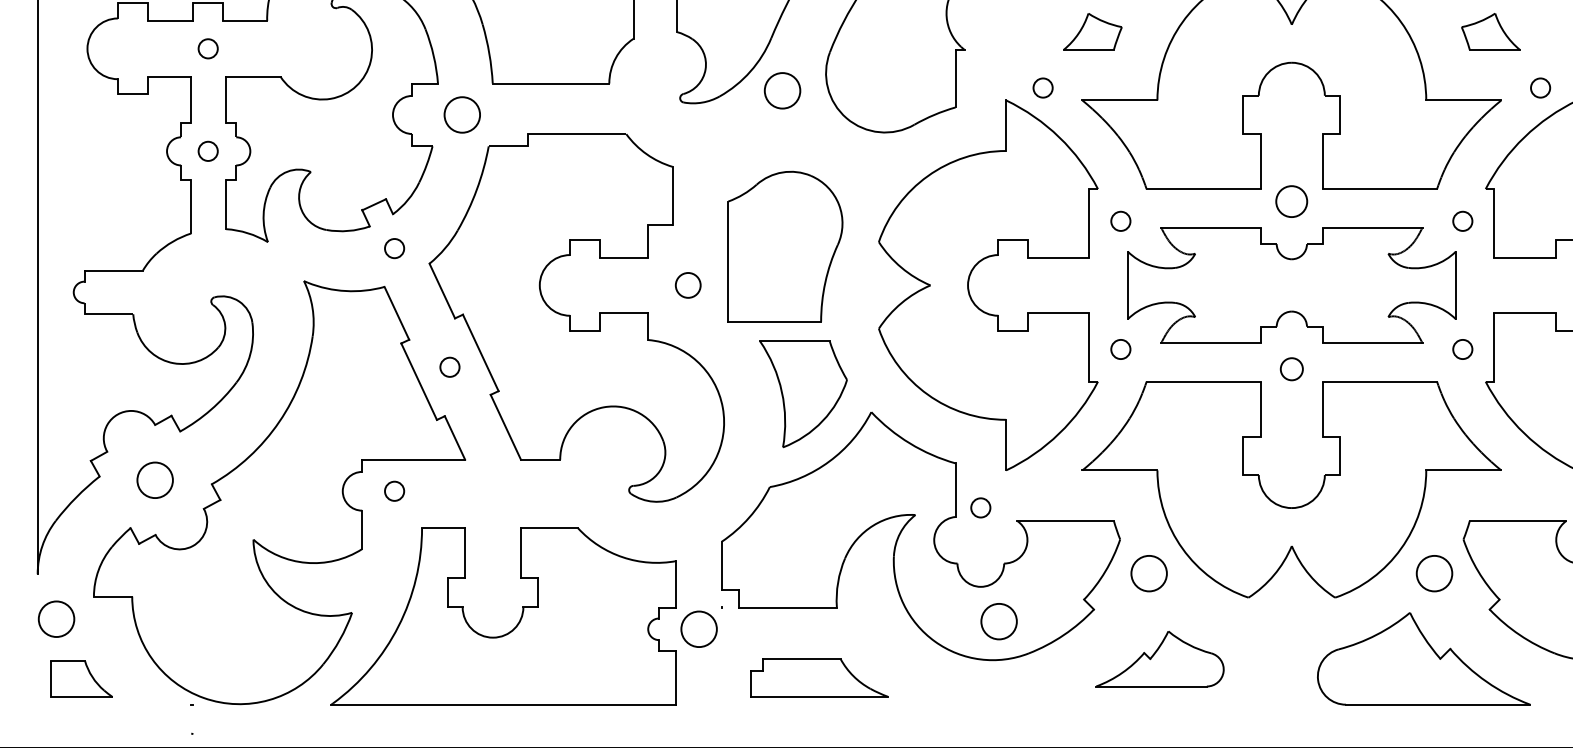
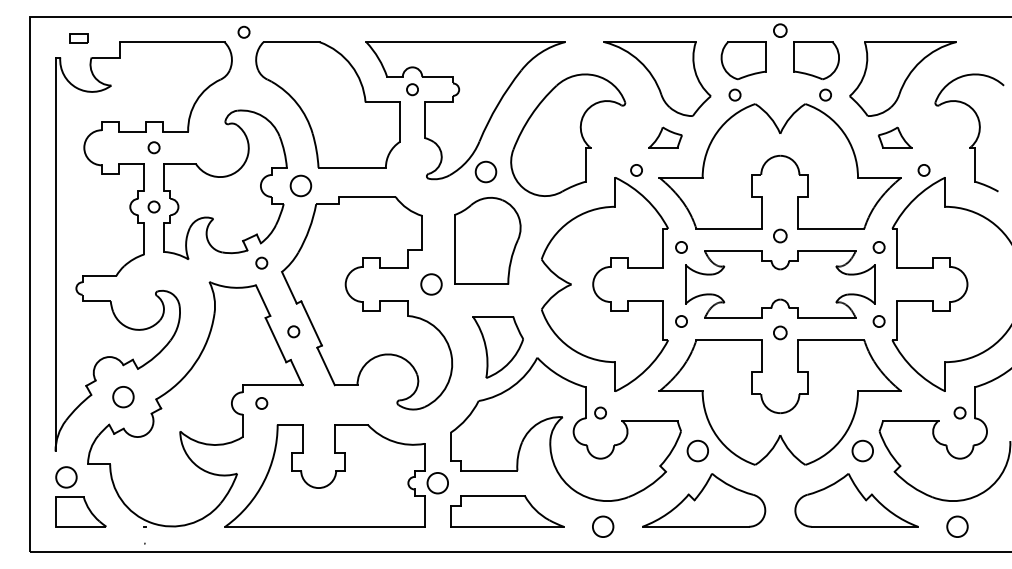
circle: (1292, 200) -> (780, 235), size x0.71
part: (785, 245) -> (487, 240), moved
circle: (688, 285) -> (431, 284), size x1.43
circle: (999, 621) -> (603, 526), moved
part: (1160, 659) -> (704, 500), size x1.67
part: (80, 678) -> (80, 511), size x1.43
part: (819, 678) -> (507, 511), size x1.43

